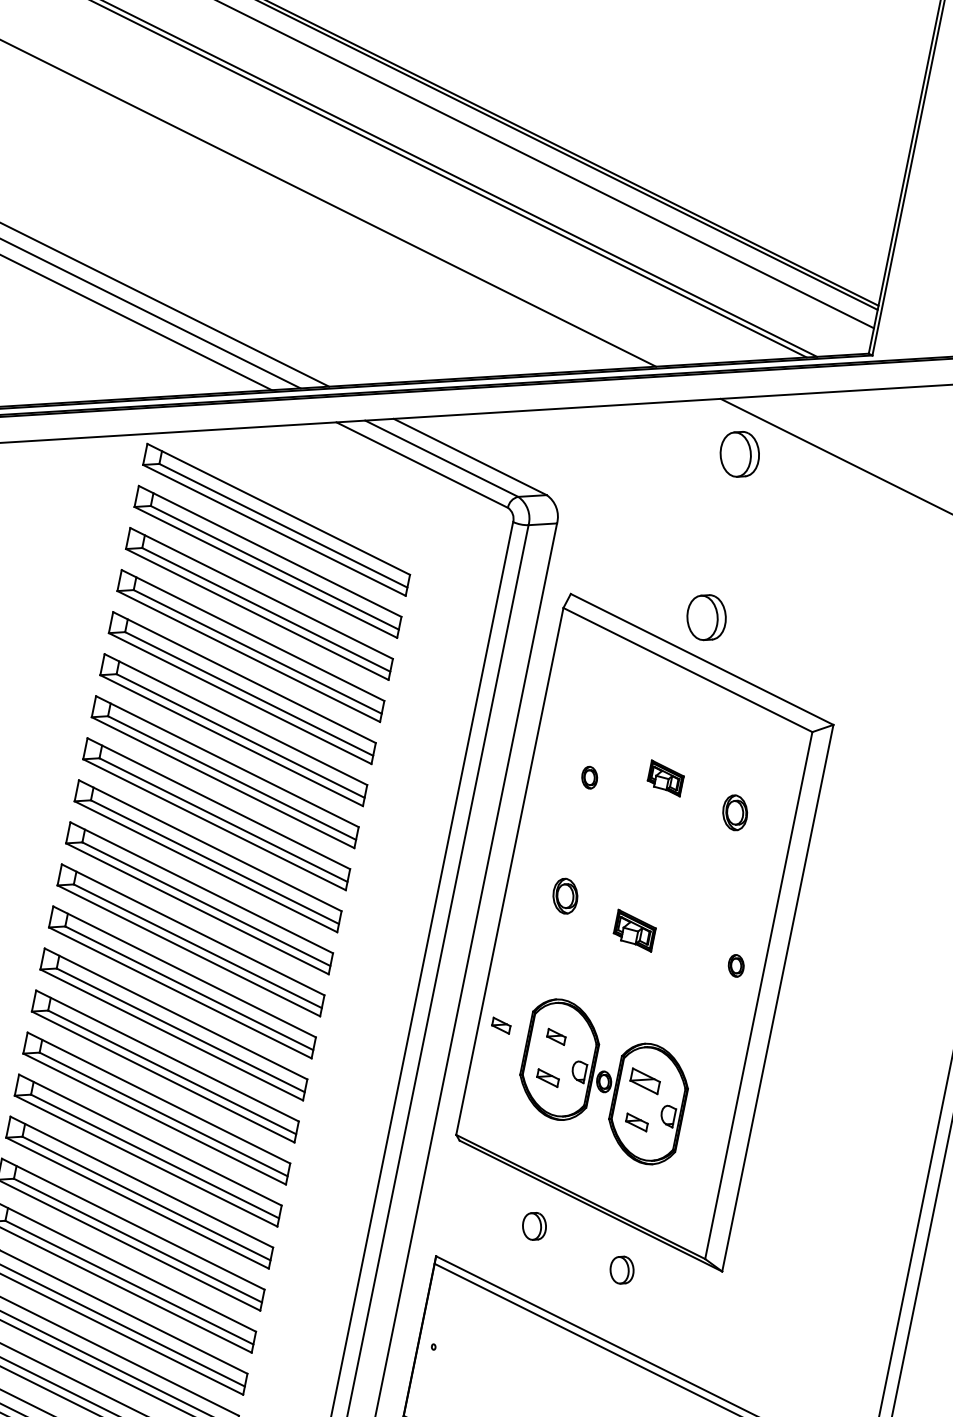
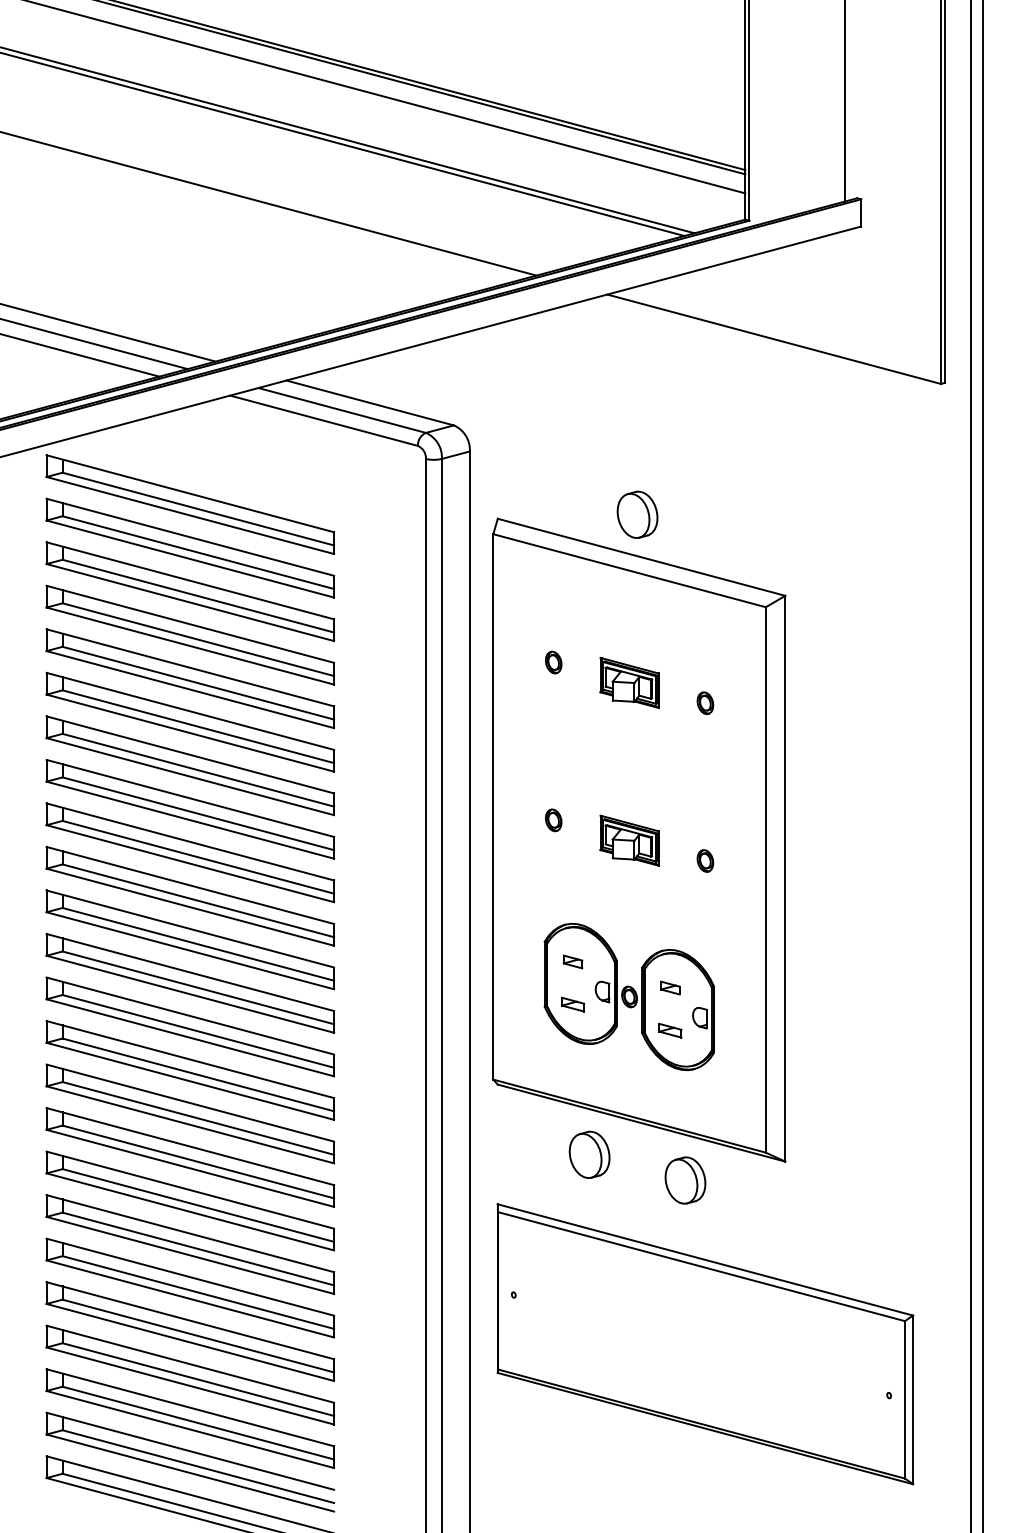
part: (739, 454) -> (637, 345), removed
part: (589, 777) -> (553, 662), moved
part: (665, 778) -> (629, 682), size x1.67
part: (735, 813) -> (705, 703), size x0.62
part: (565, 896) -> (553, 820), size x0.62
part: (634, 930) -> (629, 840), size x1.43
part: (736, 965) -> (705, 860), moved
part: (500, 1025) -> (515, 961), removed
part: (645, 1080) -> (670, 987), size x0.62
part: (534, 1226) -> (589, 1154), size x1.67
part: (622, 1270) -> (685, 1180), size x1.67

